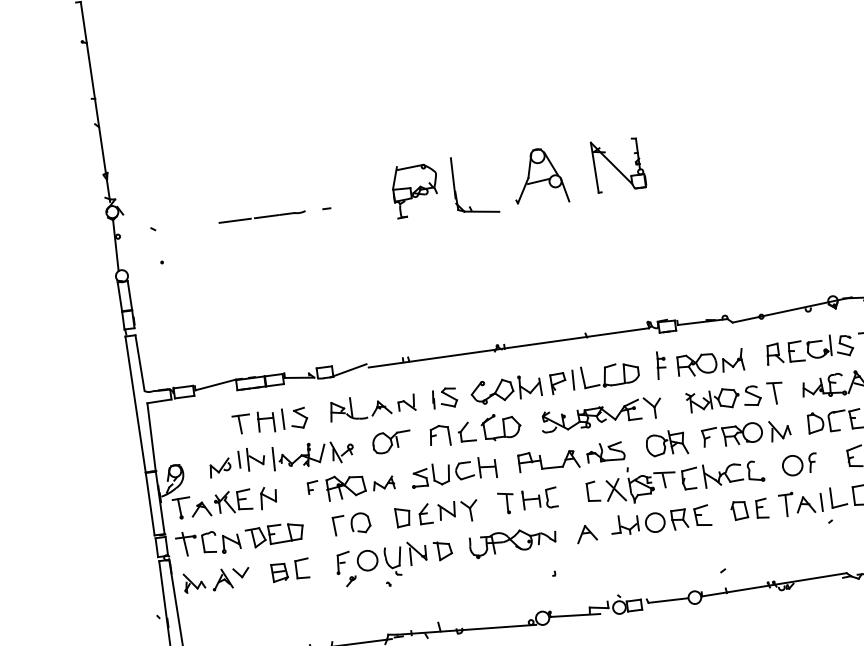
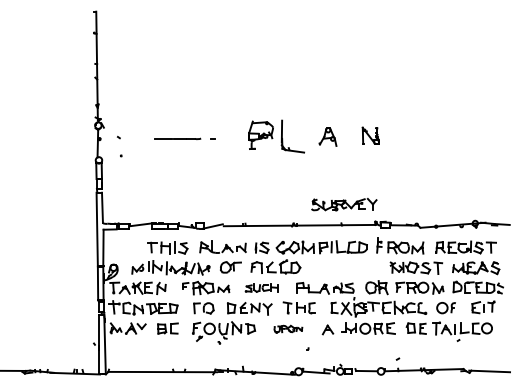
part: (617, 164) -> (370, 135), size x0.6
part: (538, 176) -> (327, 136), size x0.6
part: (601, 414) -> (344, 204), moved
part: (453, 471) -> (261, 287), size x0.7
part: (513, 542) -> (288, 329), size x0.6

